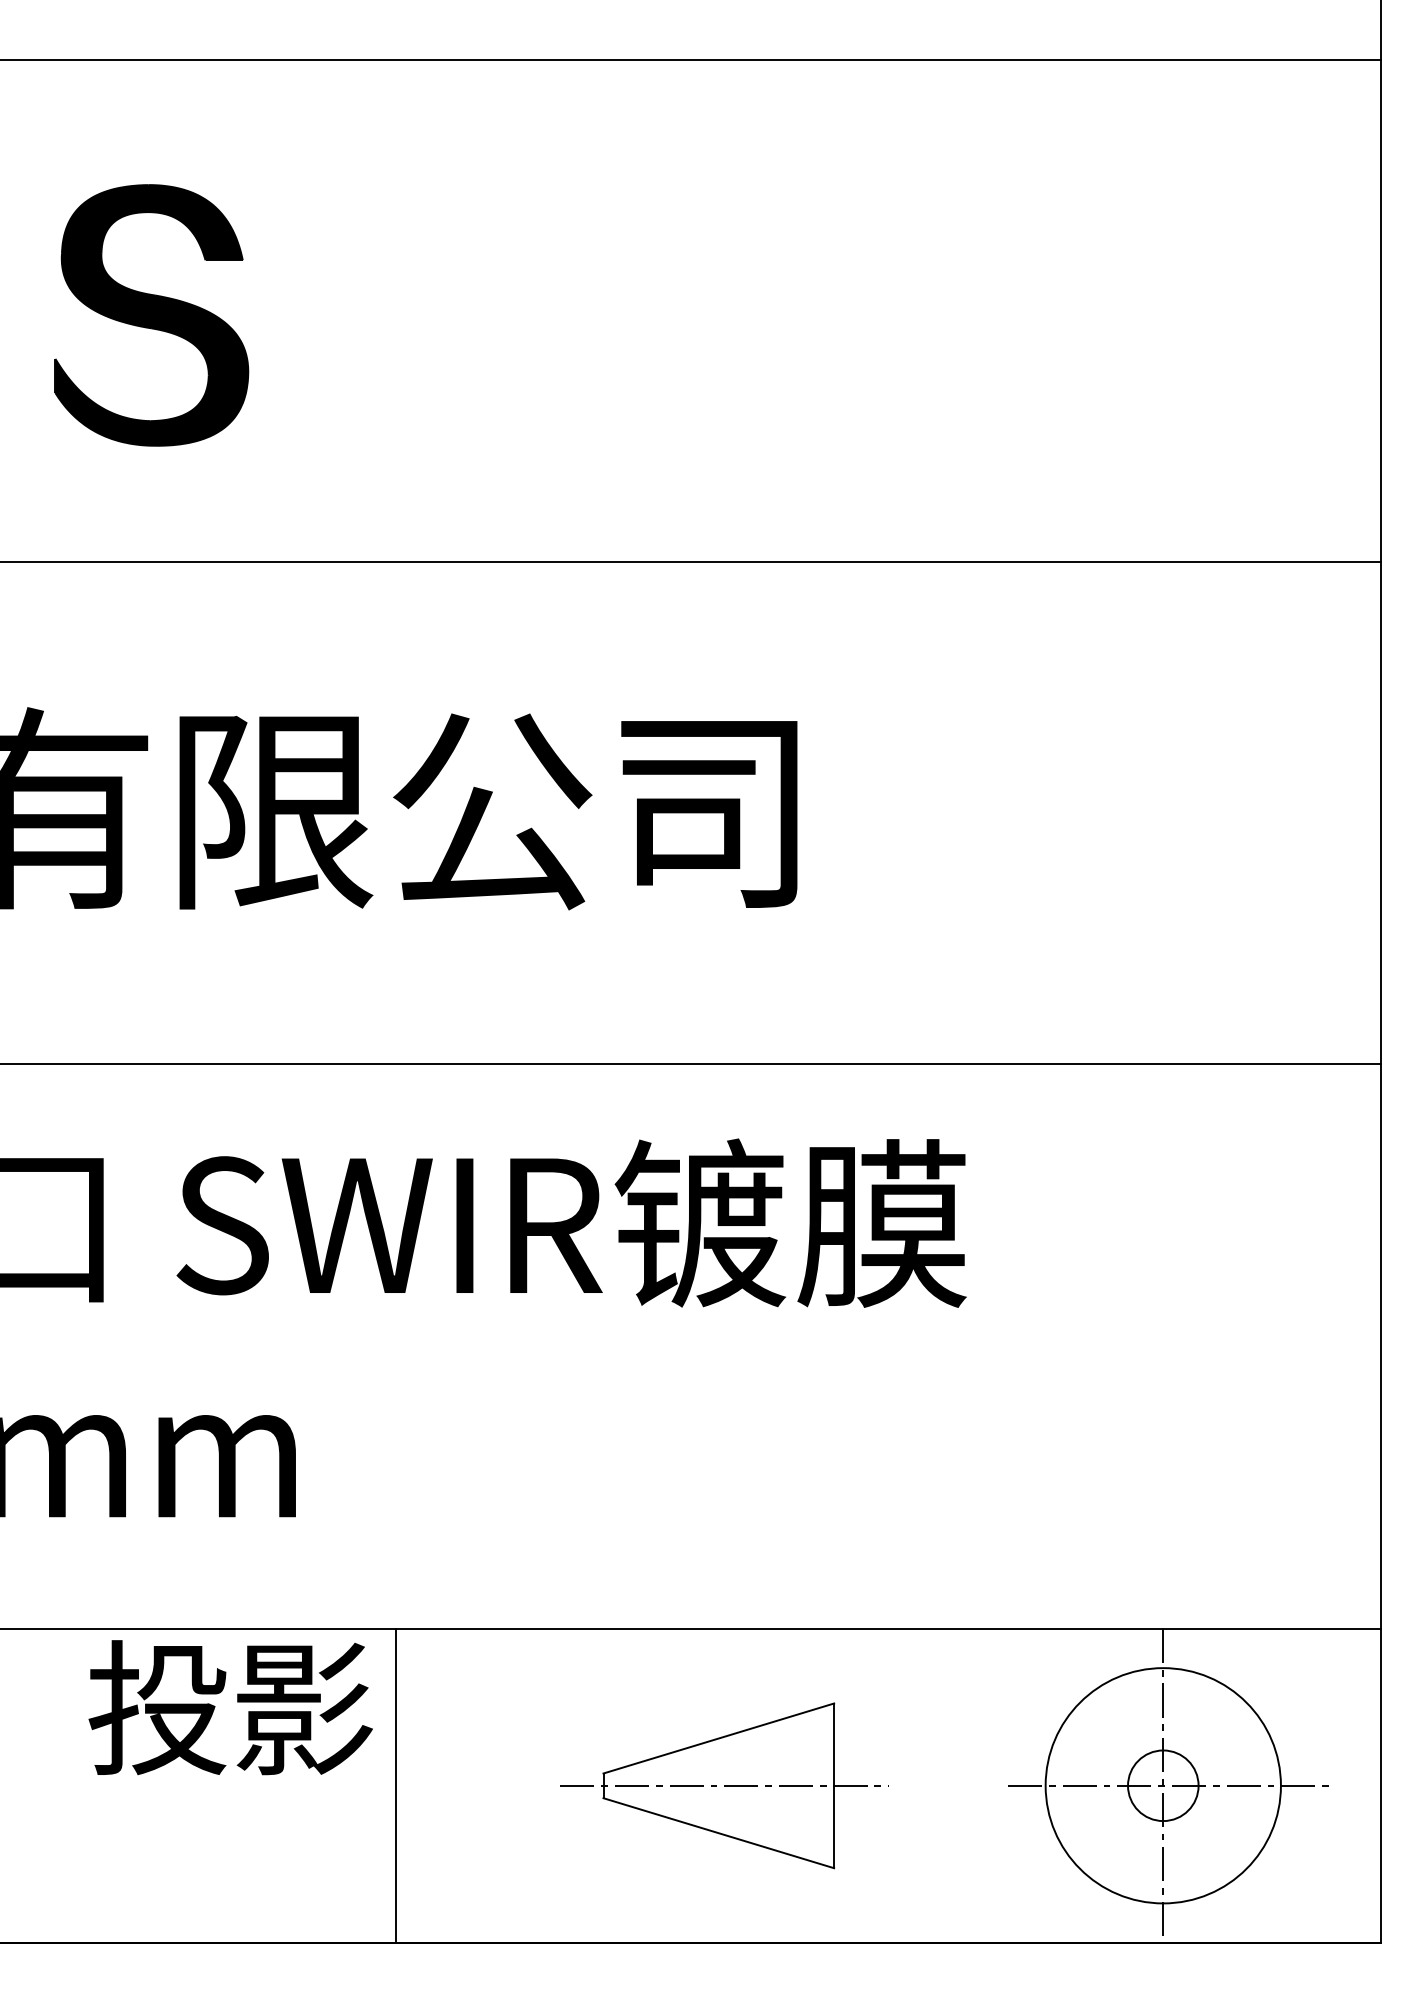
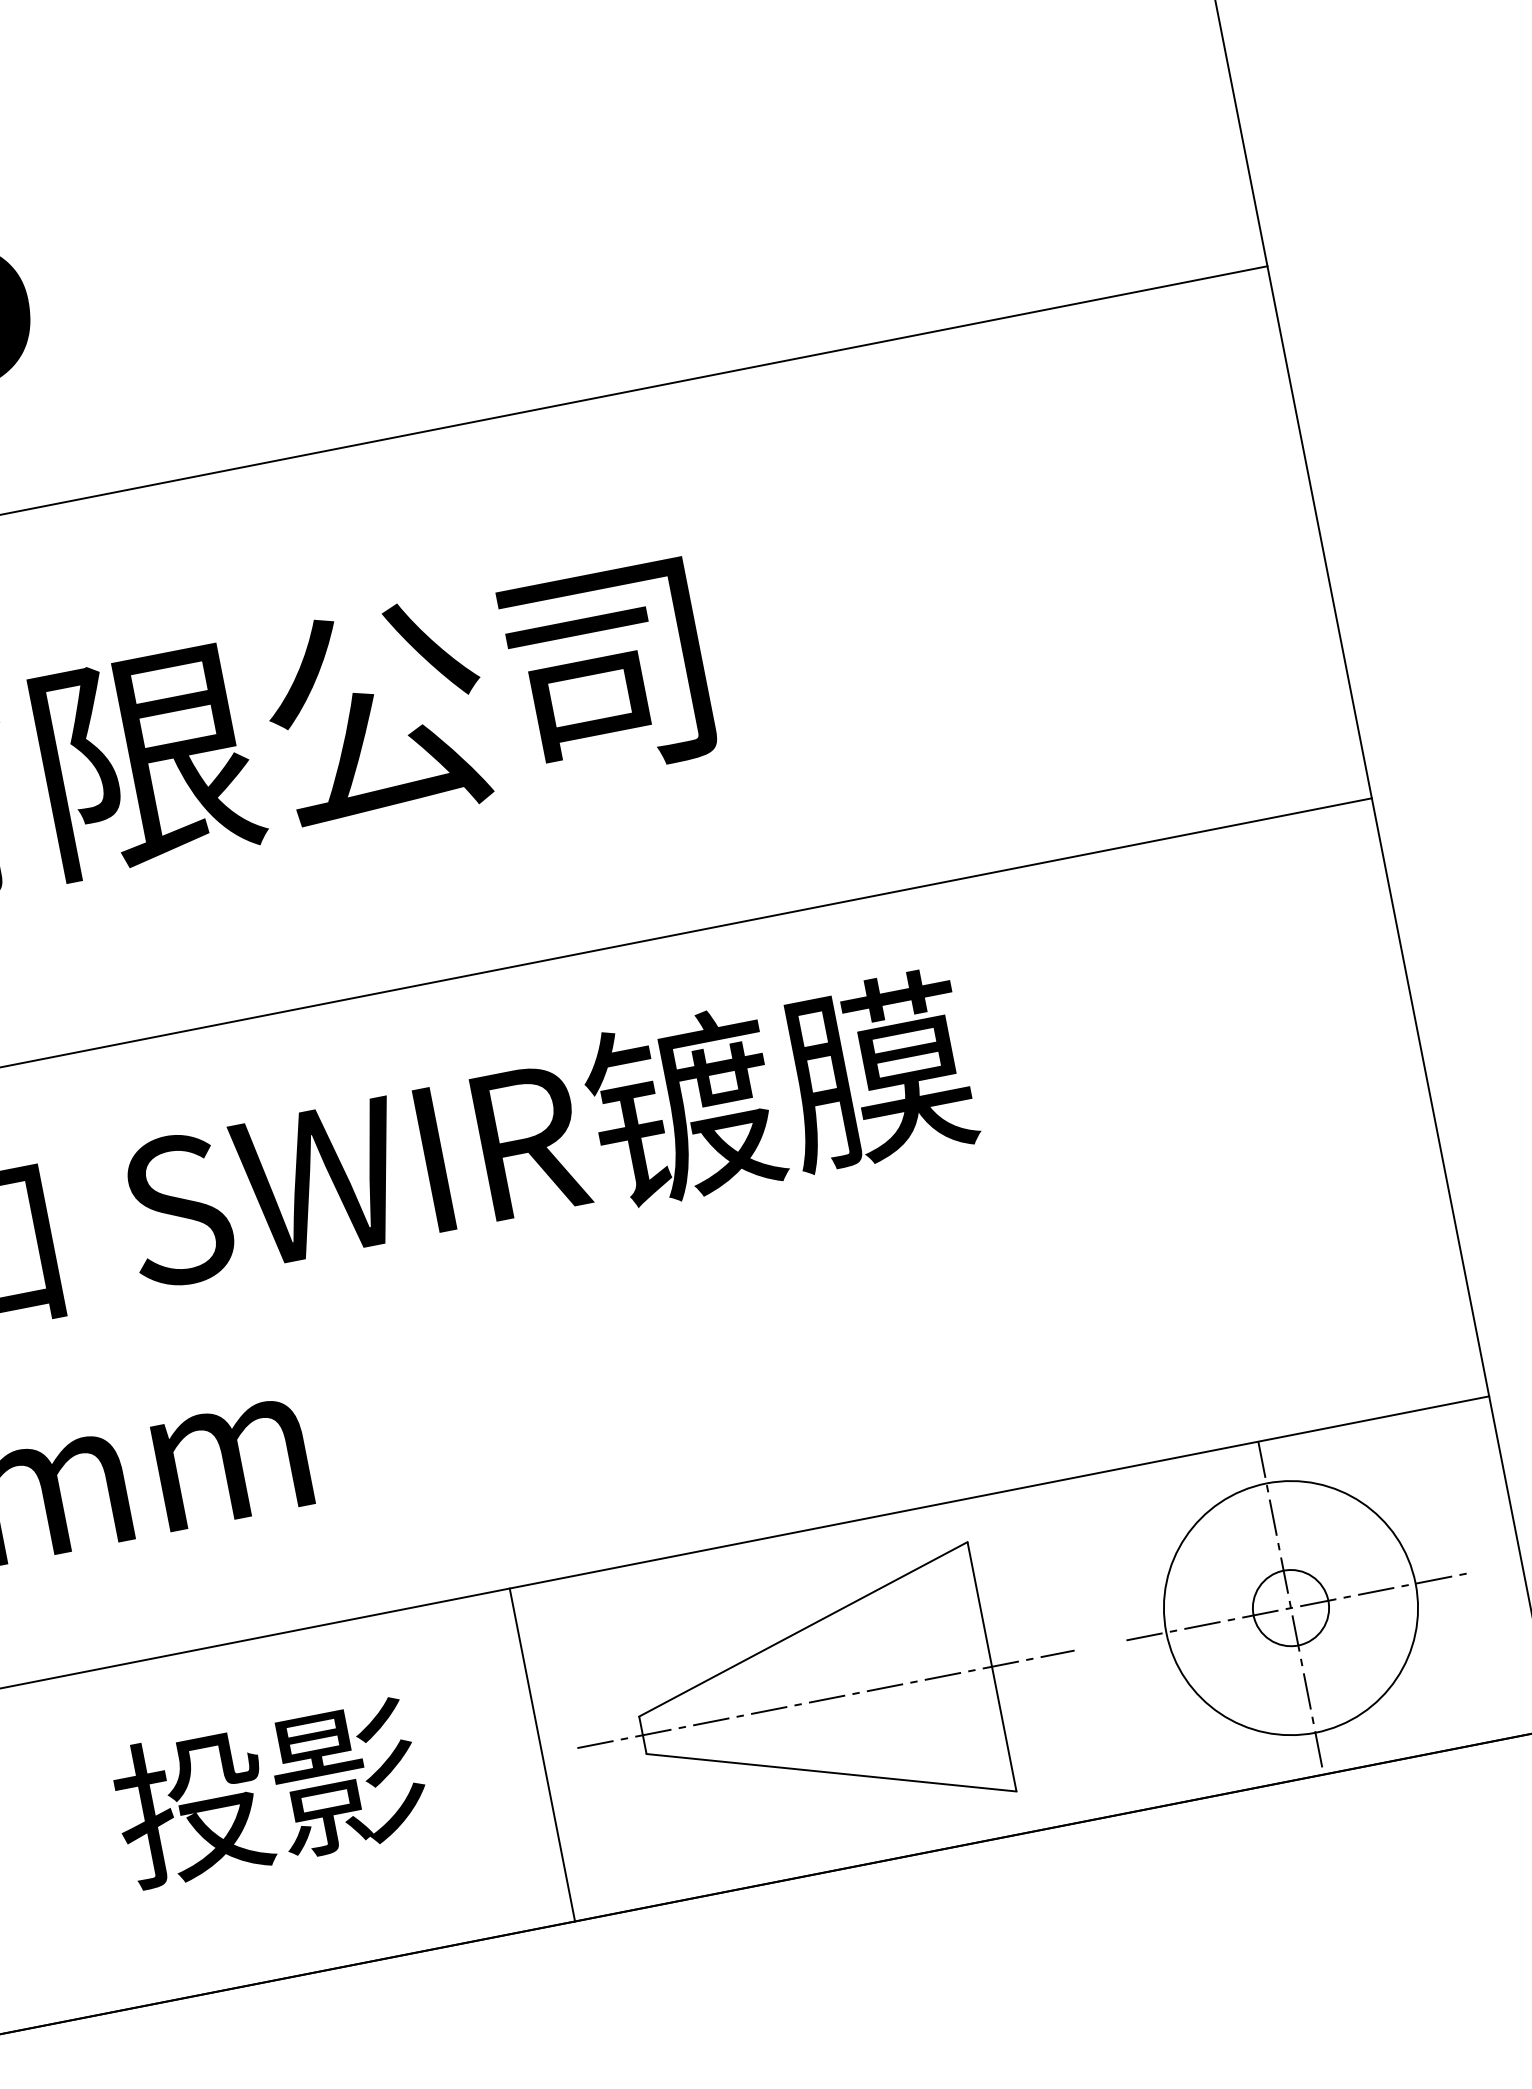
text: (230, 1707) -> (269, 1791), moved
line: (395, 1785) -> (542, 1754), moved
part: (724, 1785) -> (825, 1699), size x1.43

